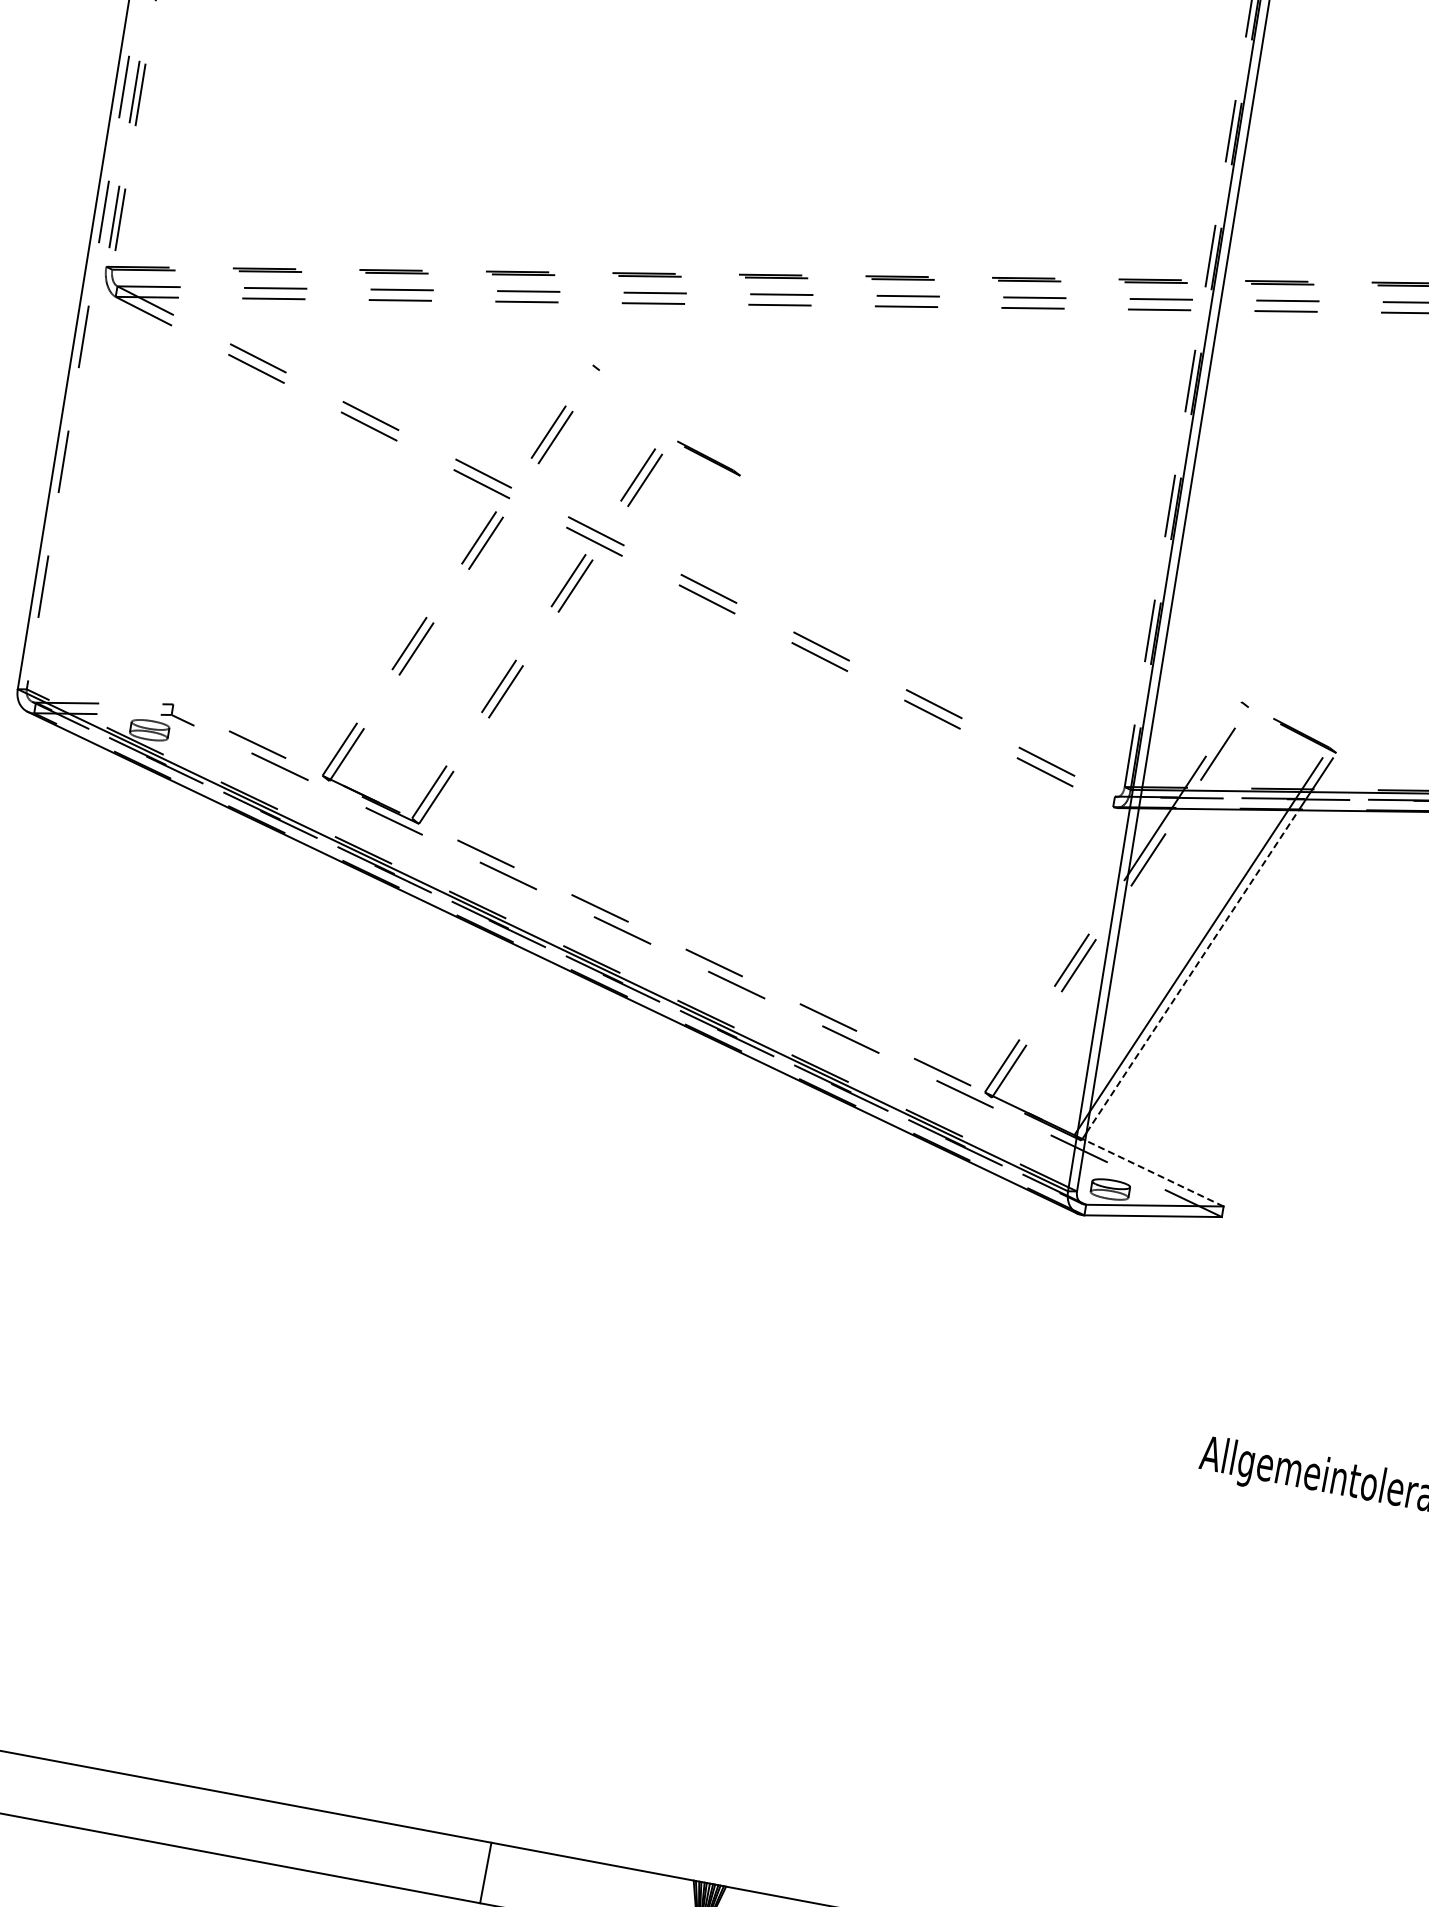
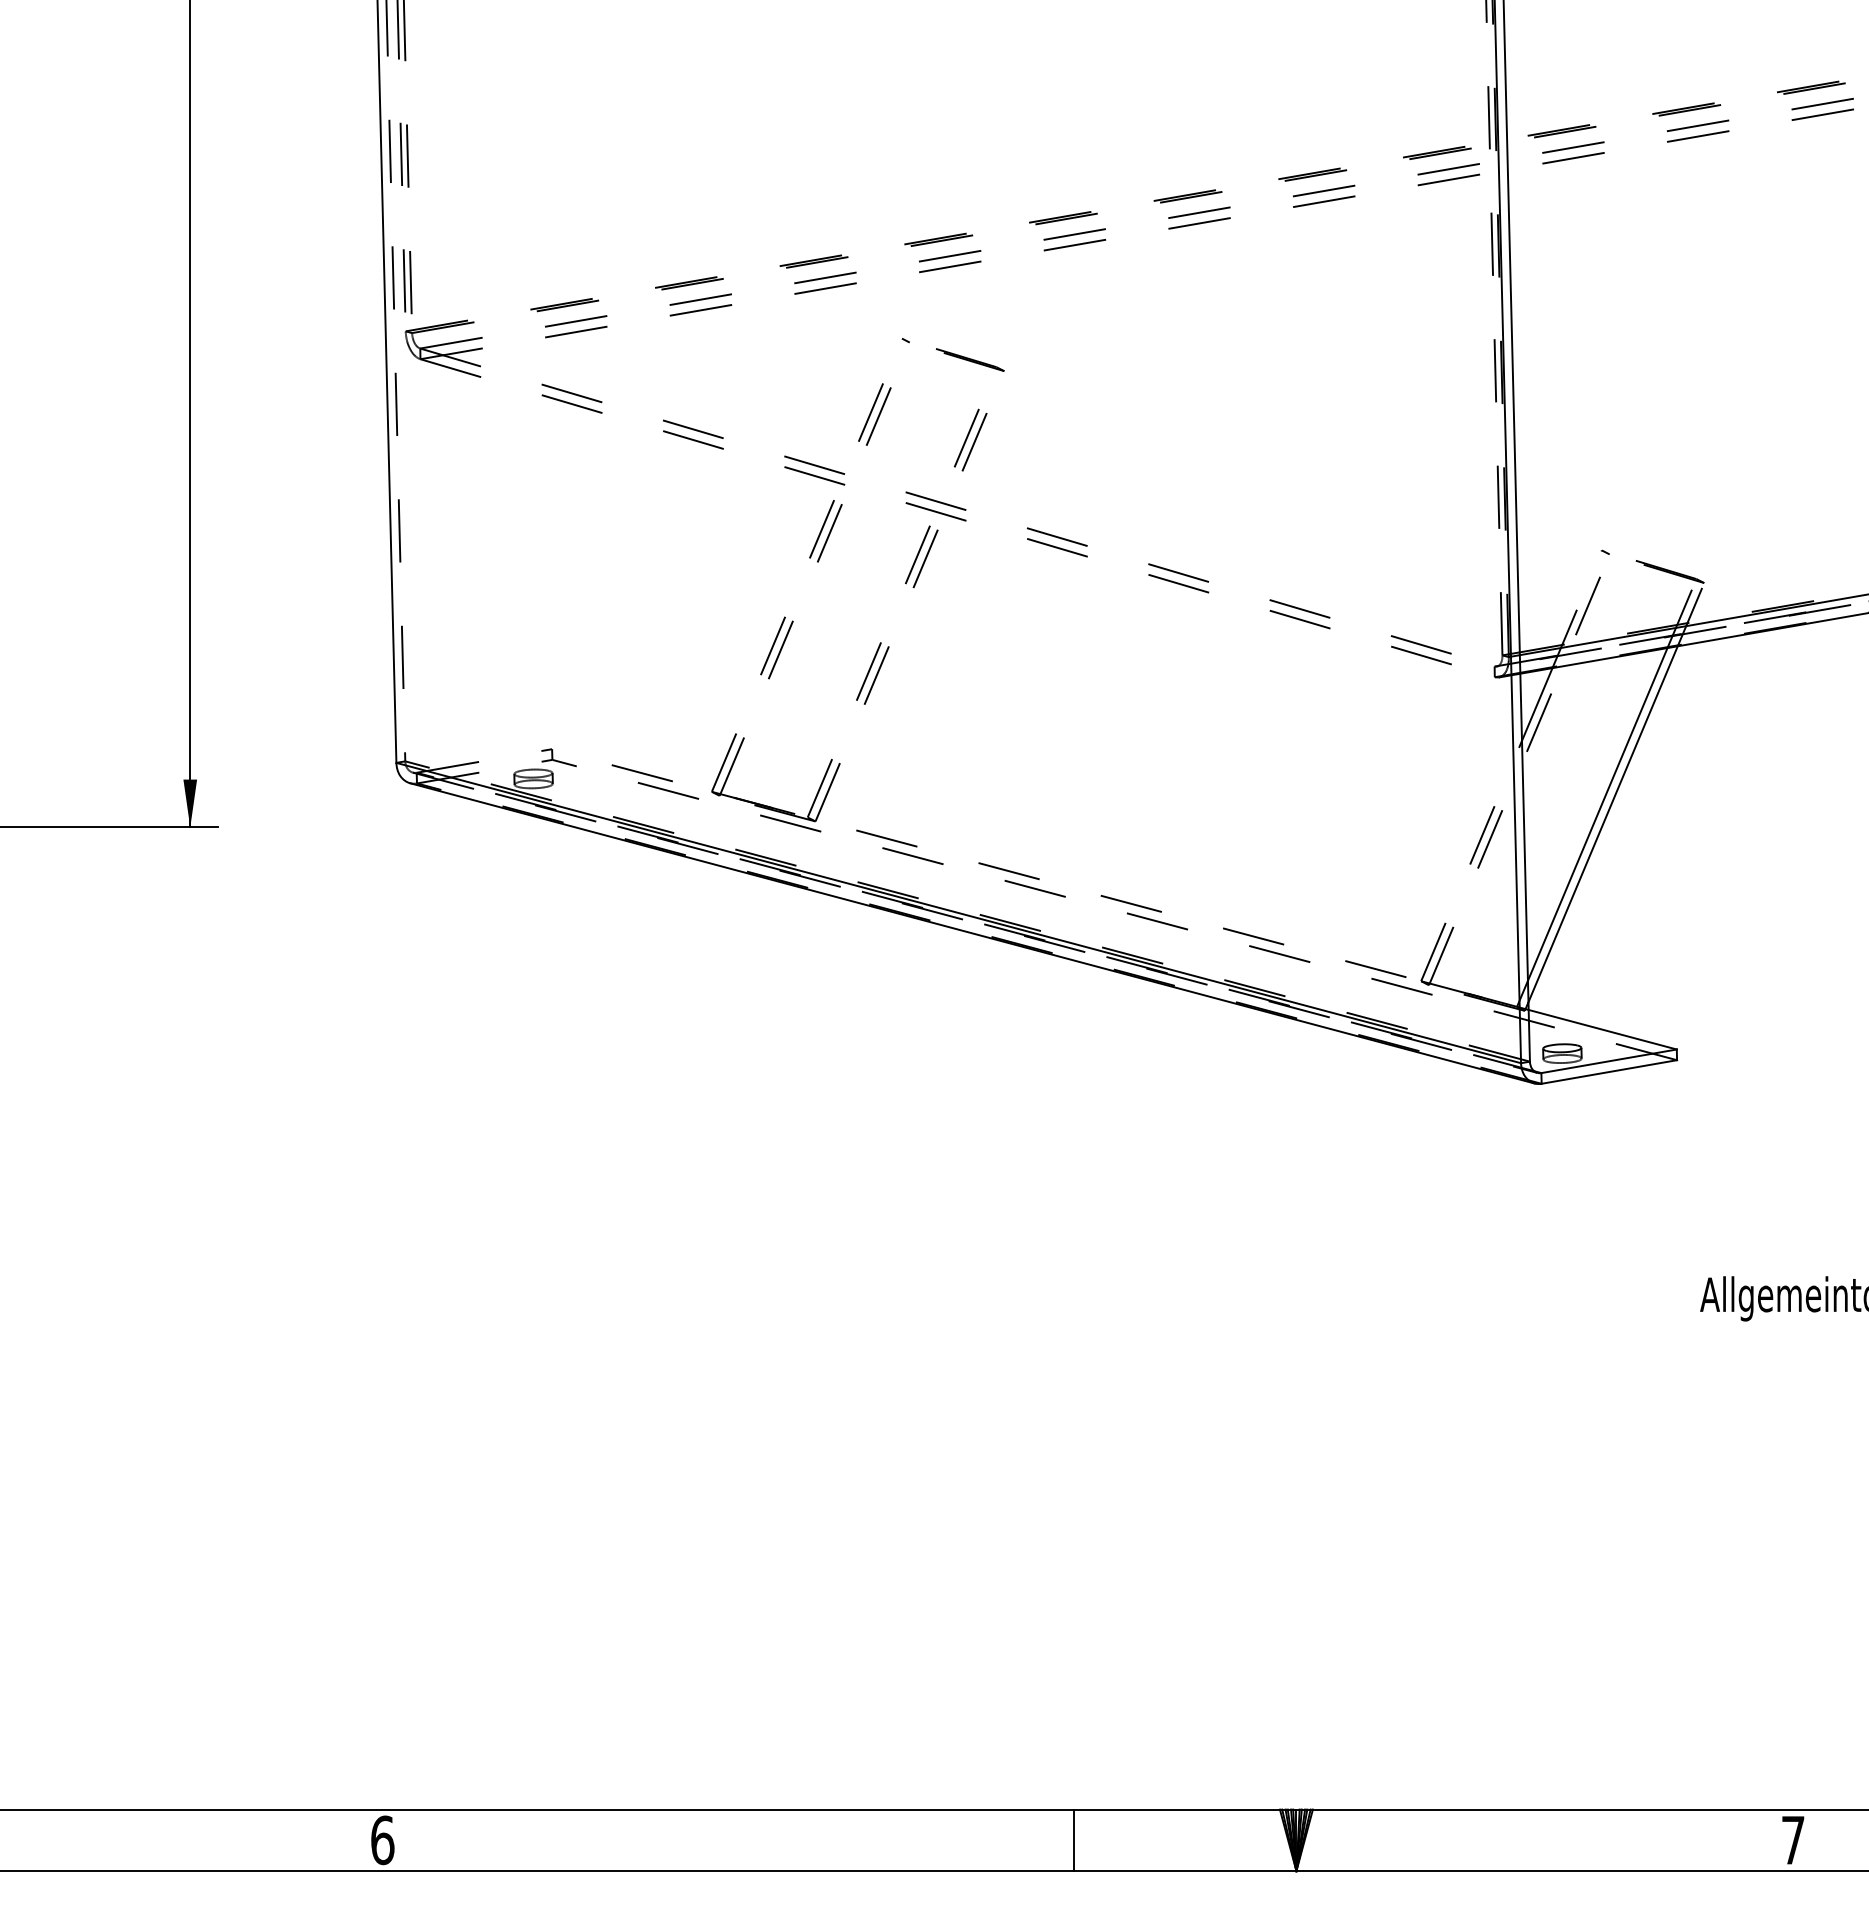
line: (708, 457) -> (969, 359), moved
line: (1192, 971) -> (1603, 824), dashed -> solid
line: (1154, 1173) -> (1602, 1029), dashed -> solid

